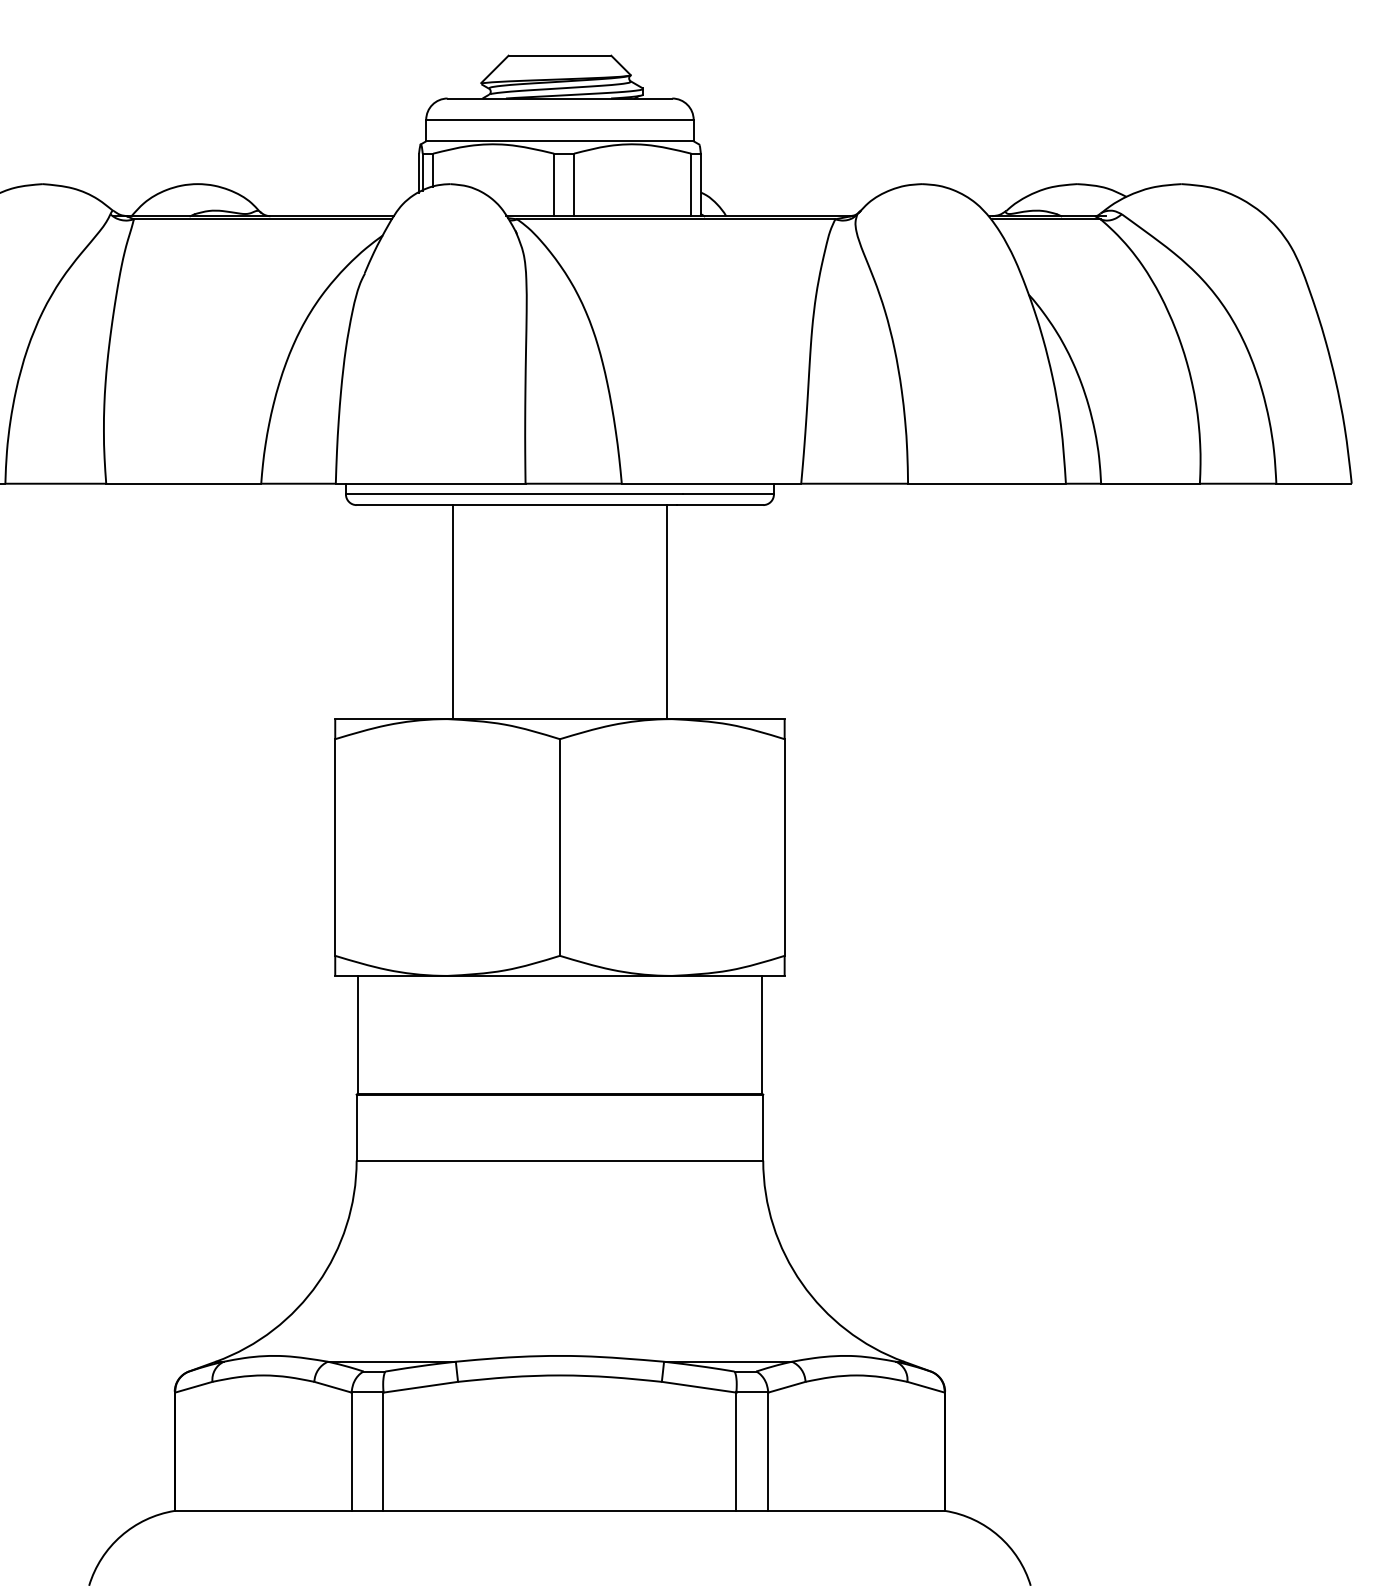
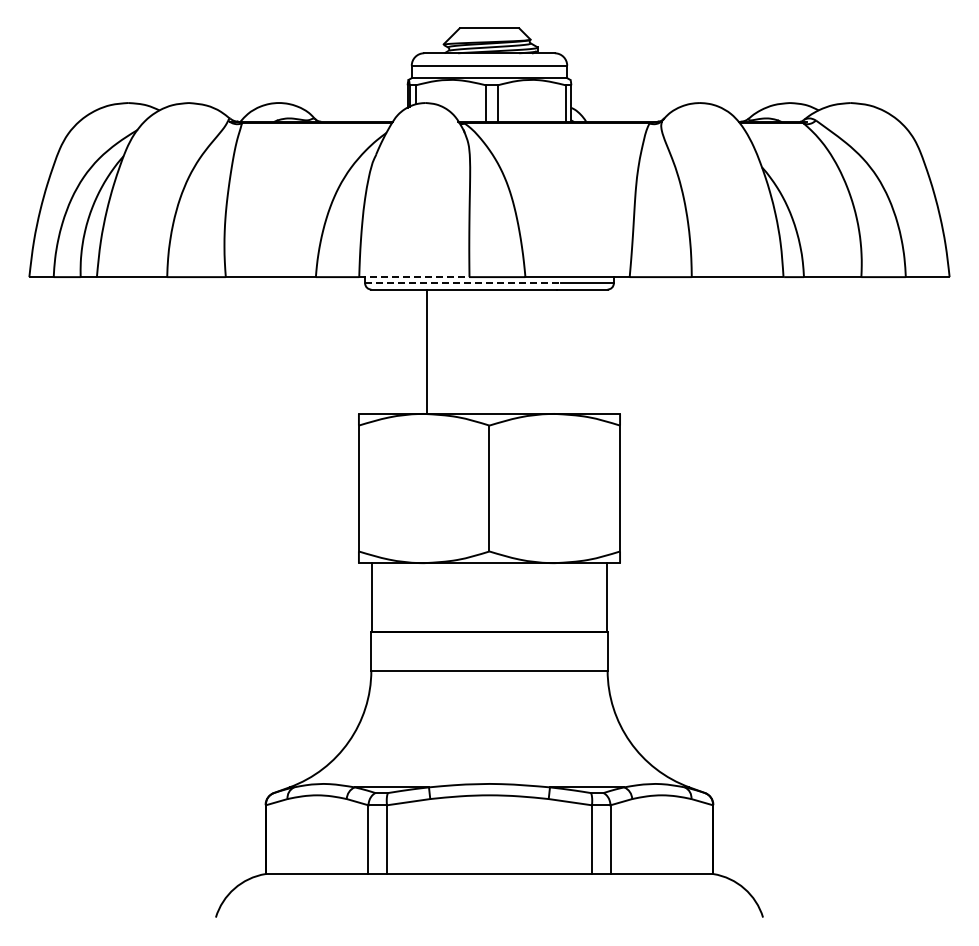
line: (430, 484) -> (414, 277), solid -> dashed
line: (513, 494) -> (462, 283), solid -> dashed
line: (666, 611) -> (551, 351), removed

